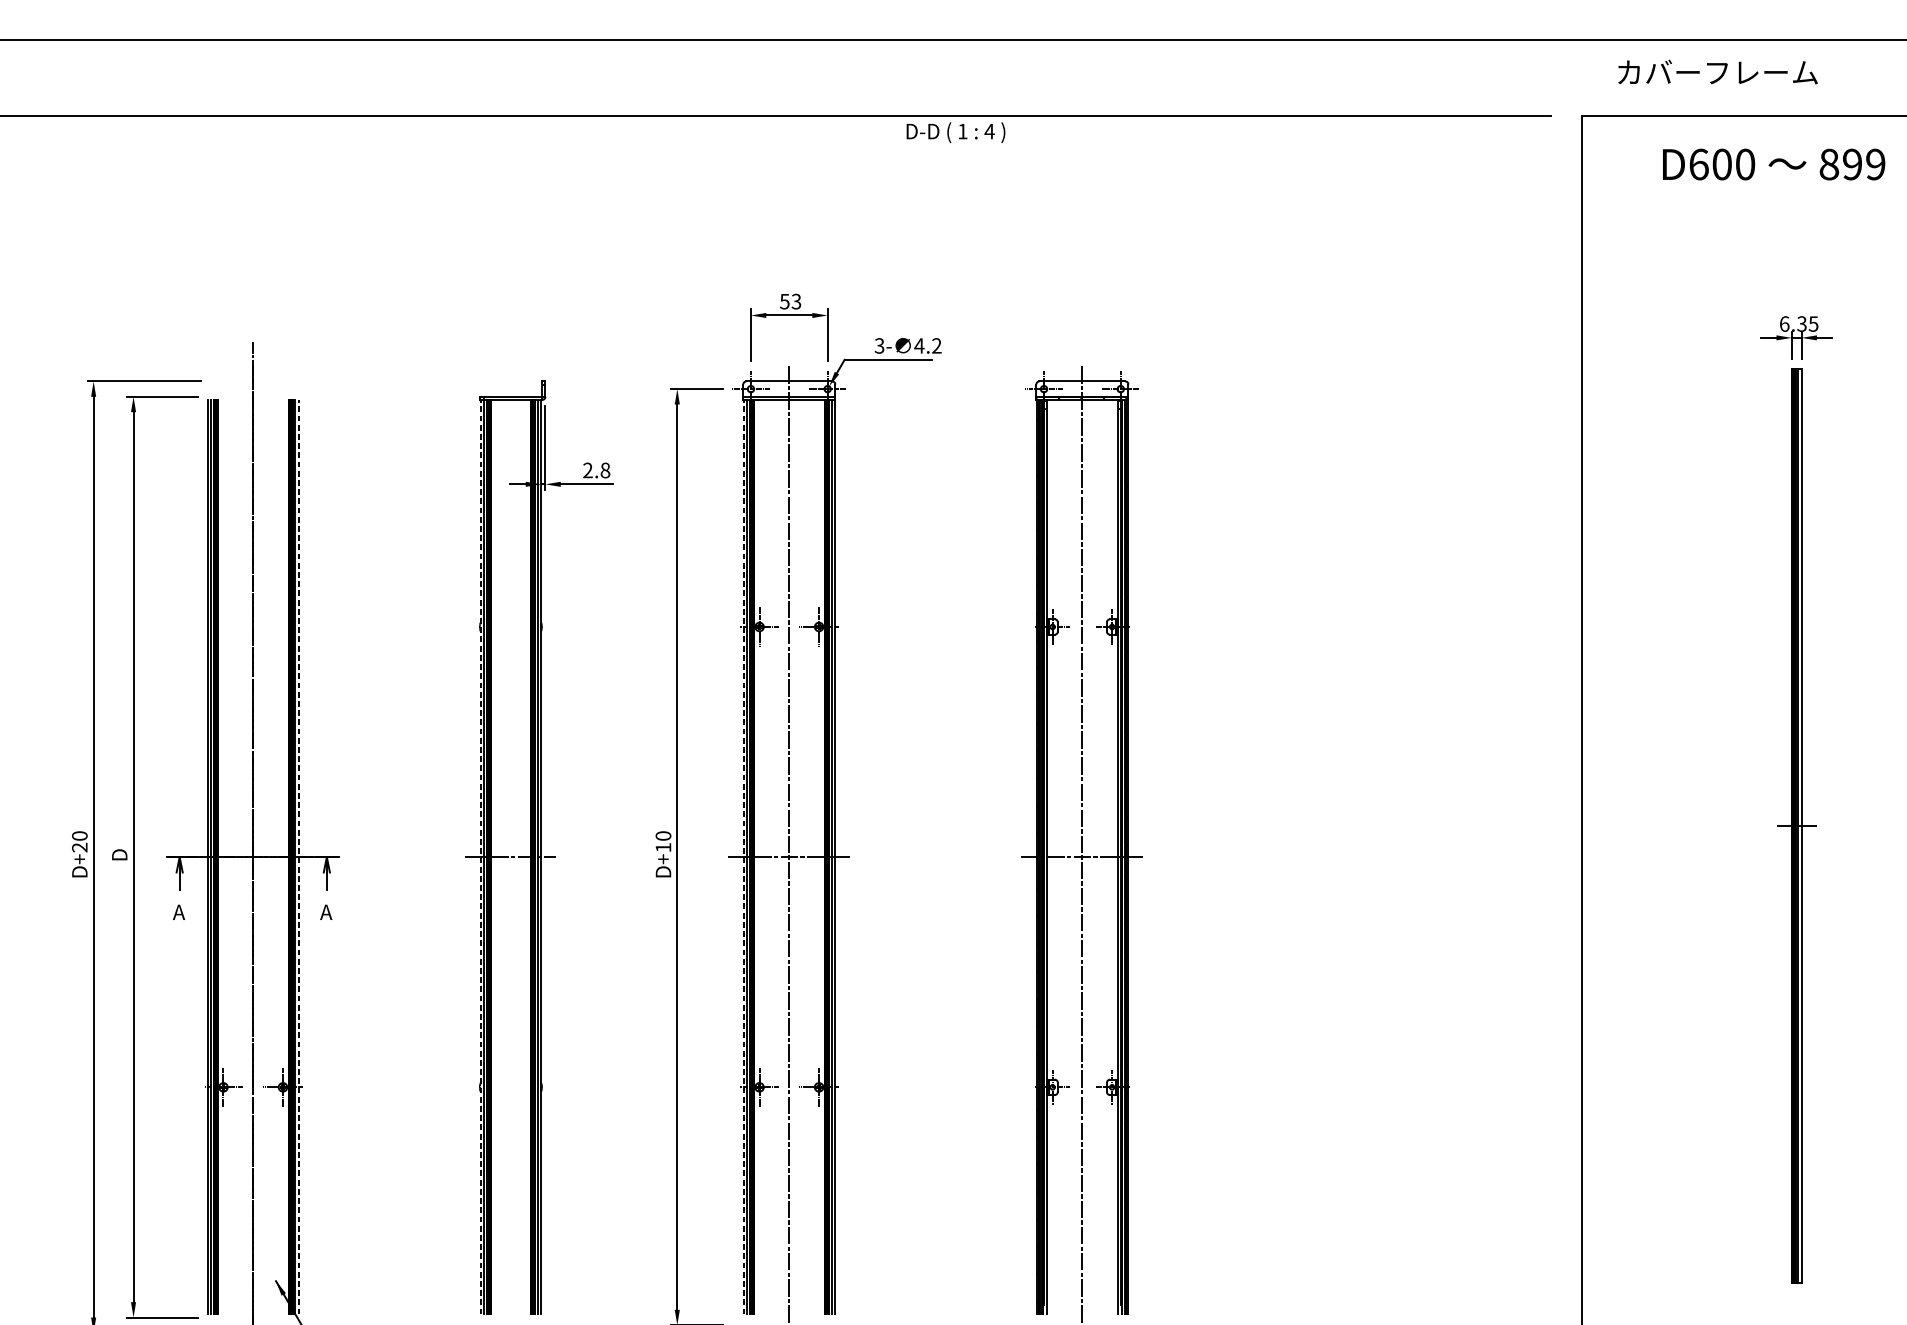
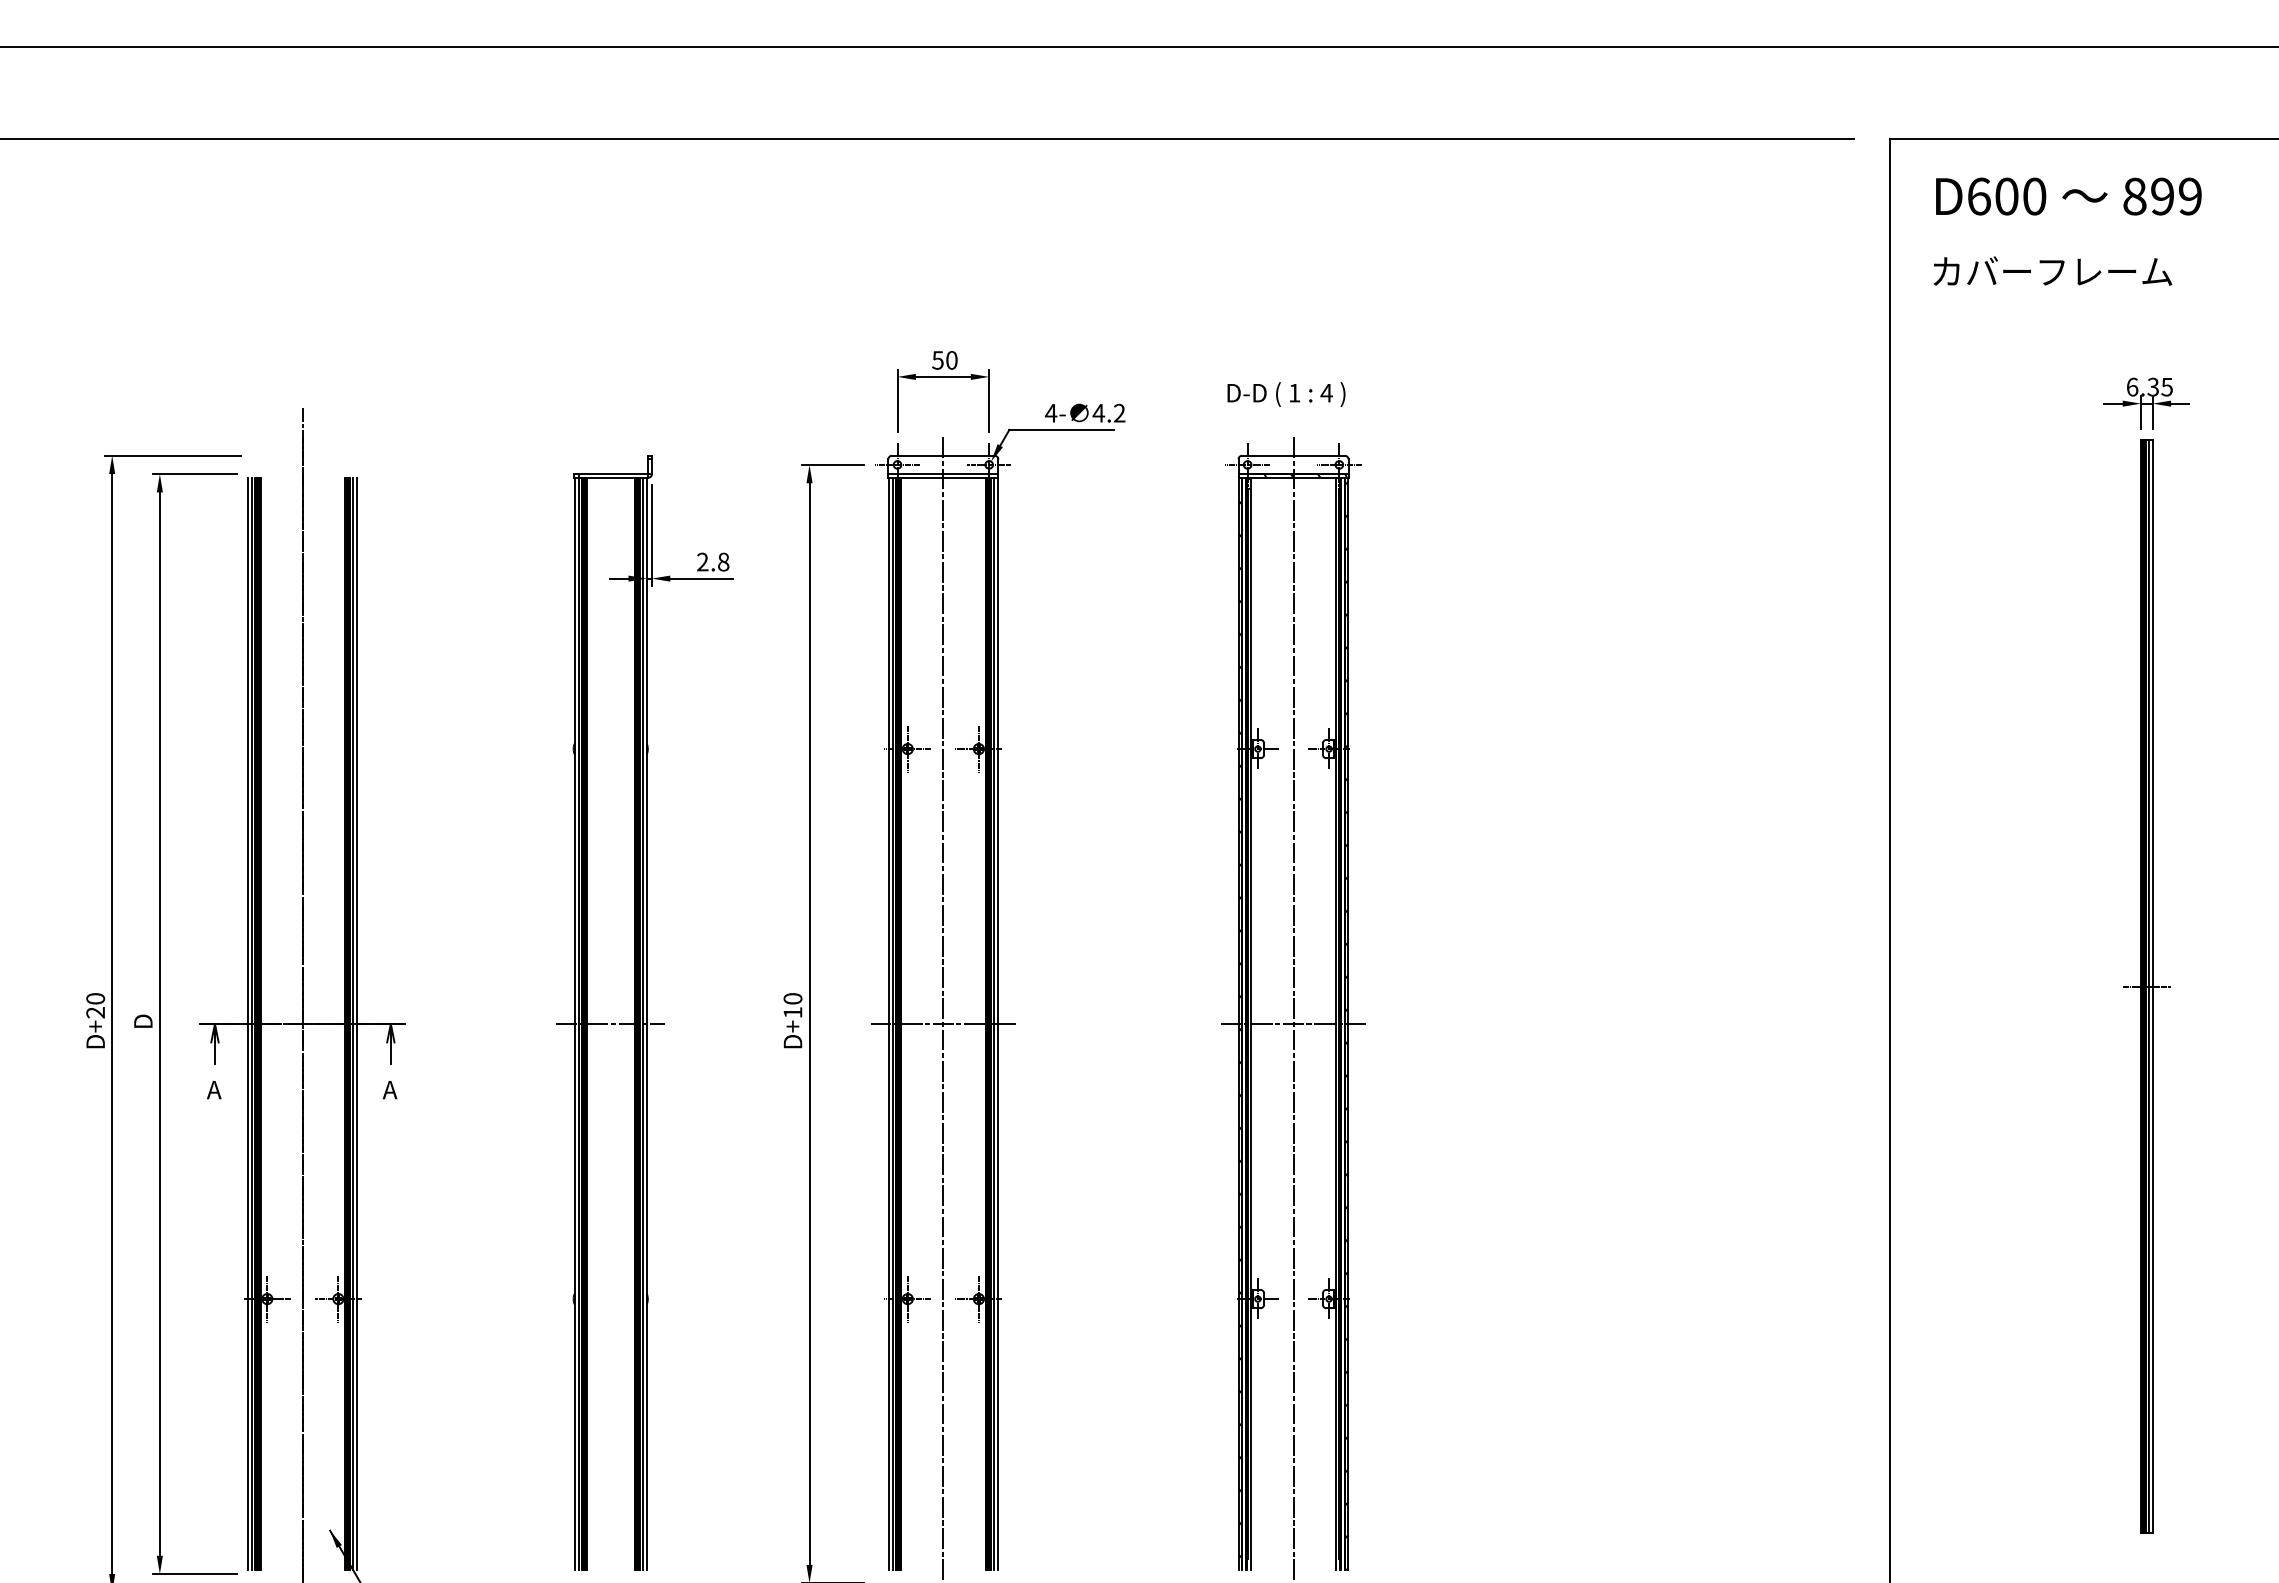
text: (1717, 71) -> (2052, 270), moved
text: (956, 132) -> (1286, 394), moved
text: (1773, 164) -> (2068, 196), moved
text: (796, 301) -> (951, 360), 53 -> 50
text: (879, 345) -> (1051, 412), 3- -> 4-
line: (298, 856) -> (357, 1023), dashed -> solid
line: (480, 856) -> (574, 1023), dashed -> solid
line: (743, 856) -> (888, 1023), dashed -> solid

